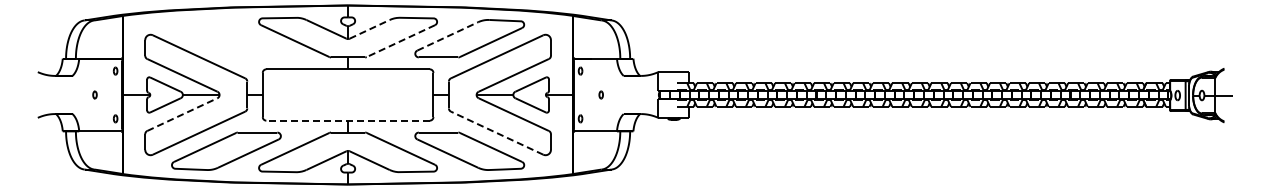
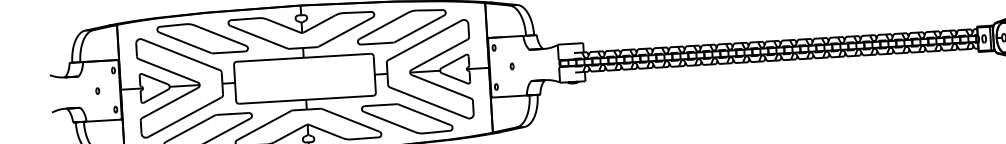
line: (370, 29) -> (320, 24), dashed -> solid
line: (447, 36) -> (383, 26), dashed -> solid
part: (226, 38) -> (202, 38), added
line: (400, 41) -> (345, 32), dashed -> solid
line: (182, 114) -> (170, 102), dashed -> solid
line: (348, 120) -> (306, 99), dashed -> solid
line: (497, 133) -> (429, 103), dashed -> solid

